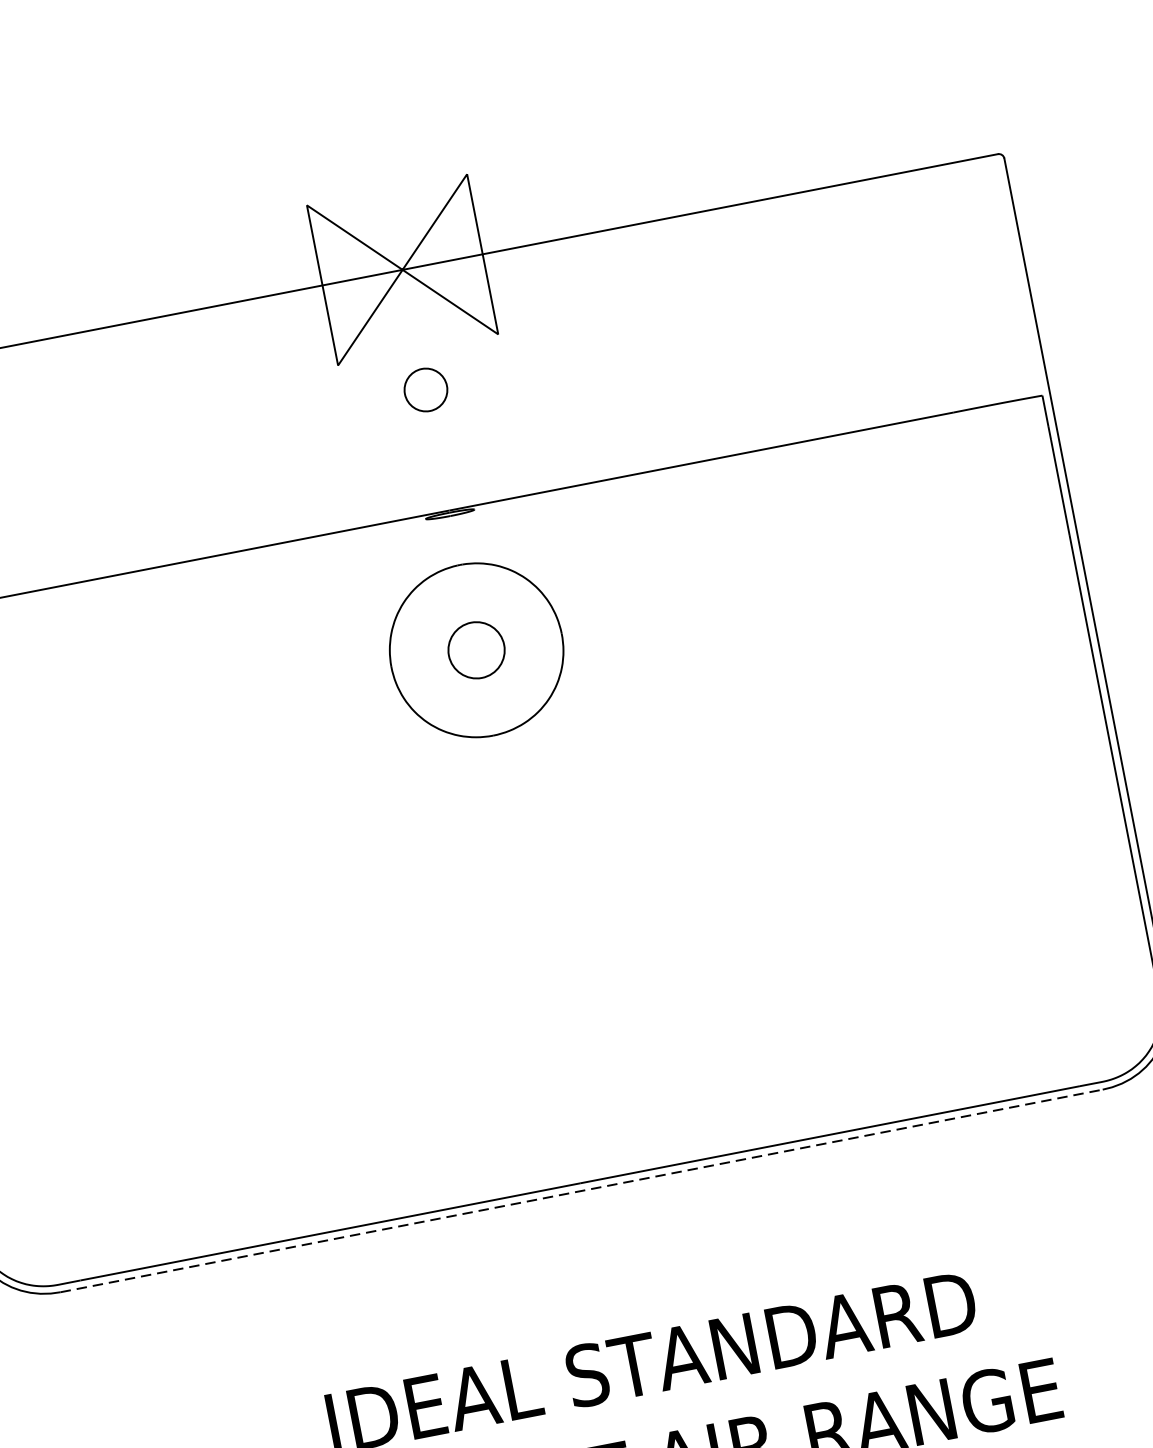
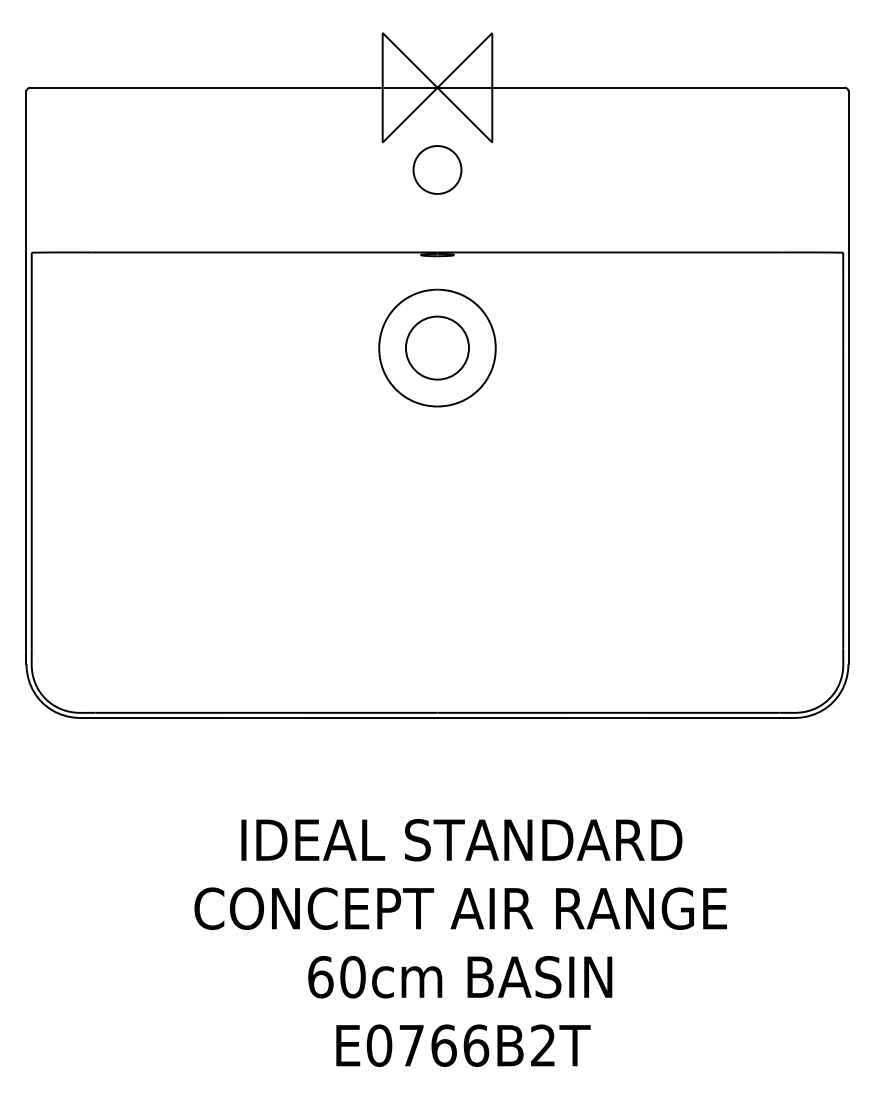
circle: (425, 389) -> (437, 169), size x1.67
circle: (476, 649) -> (437, 347), size x1.67
line: (581, 1191) -> (437, 718), dashed -> solid

